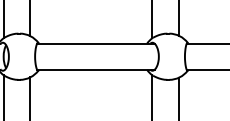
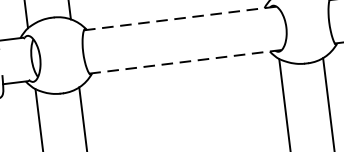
line: (95, 43) -> (179, 18), solid -> dashed
line: (95, 69) -> (184, 61), solid -> dashed

